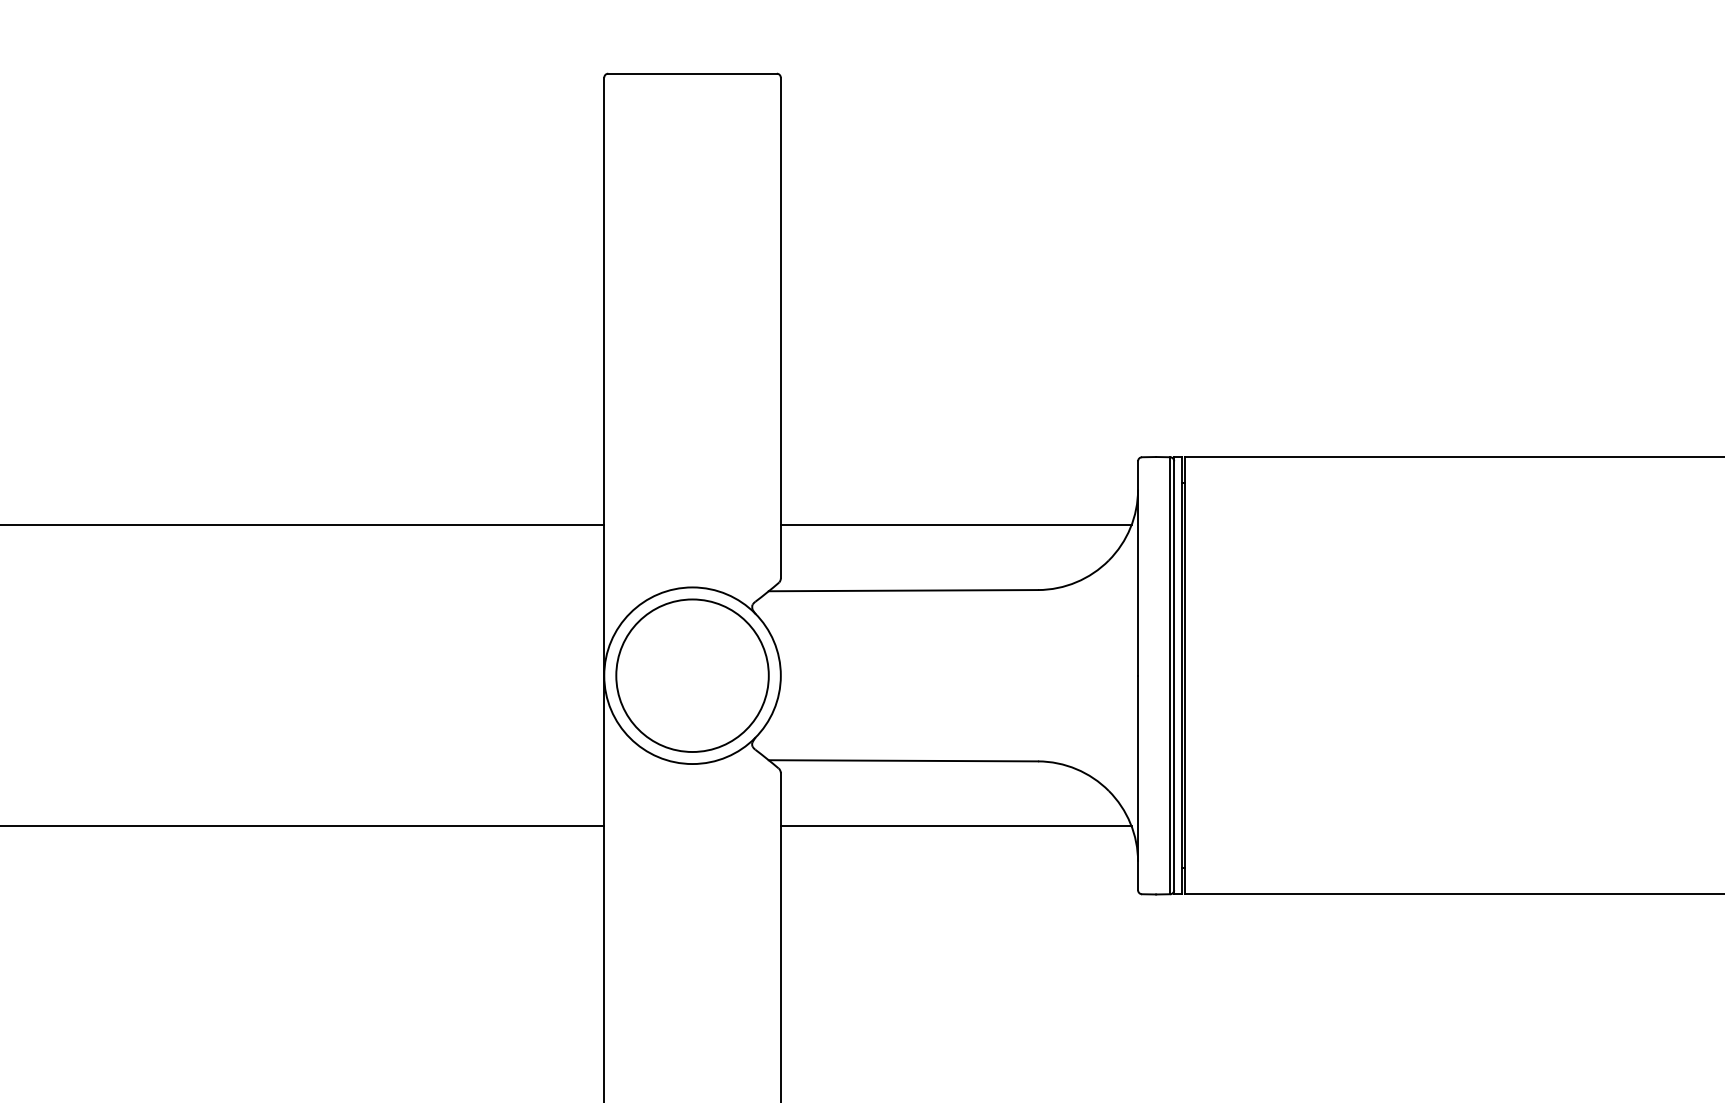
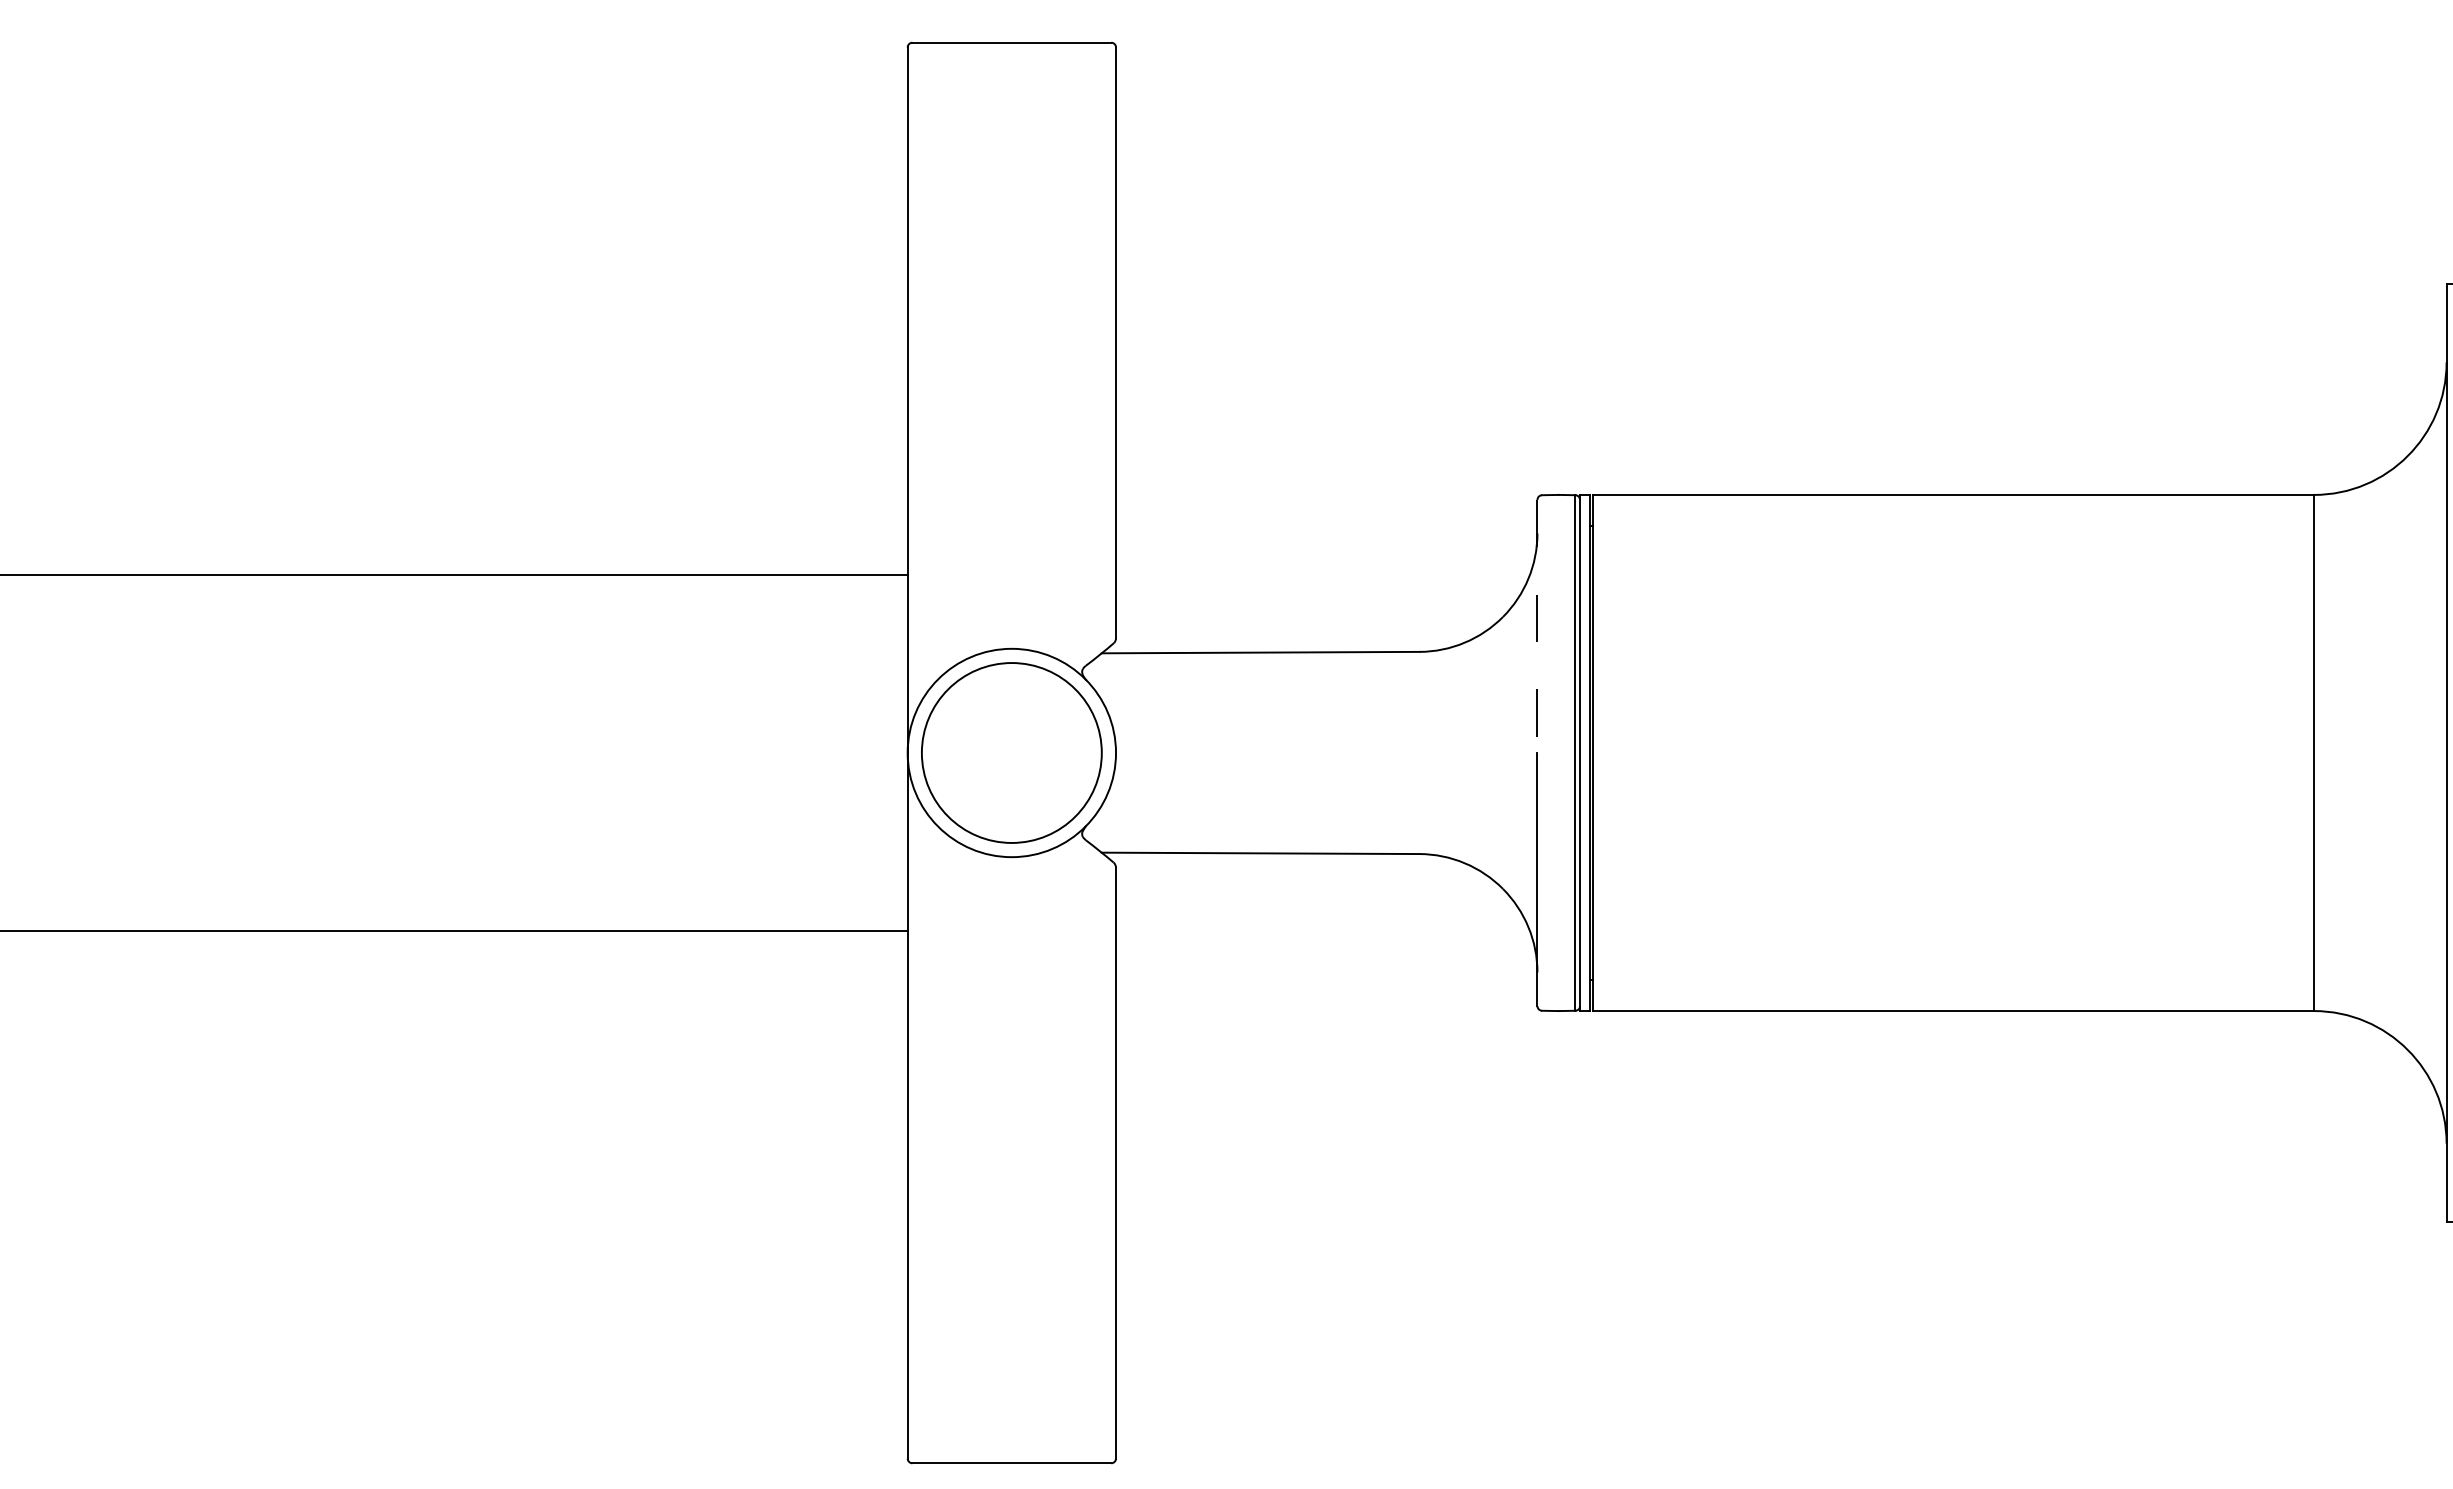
line: (955, 525) -> (1322, 575), removed
line: (1138, 568) -> (1537, 626), solid -> dashed
line: (955, 826) -> (1322, 930), removed

